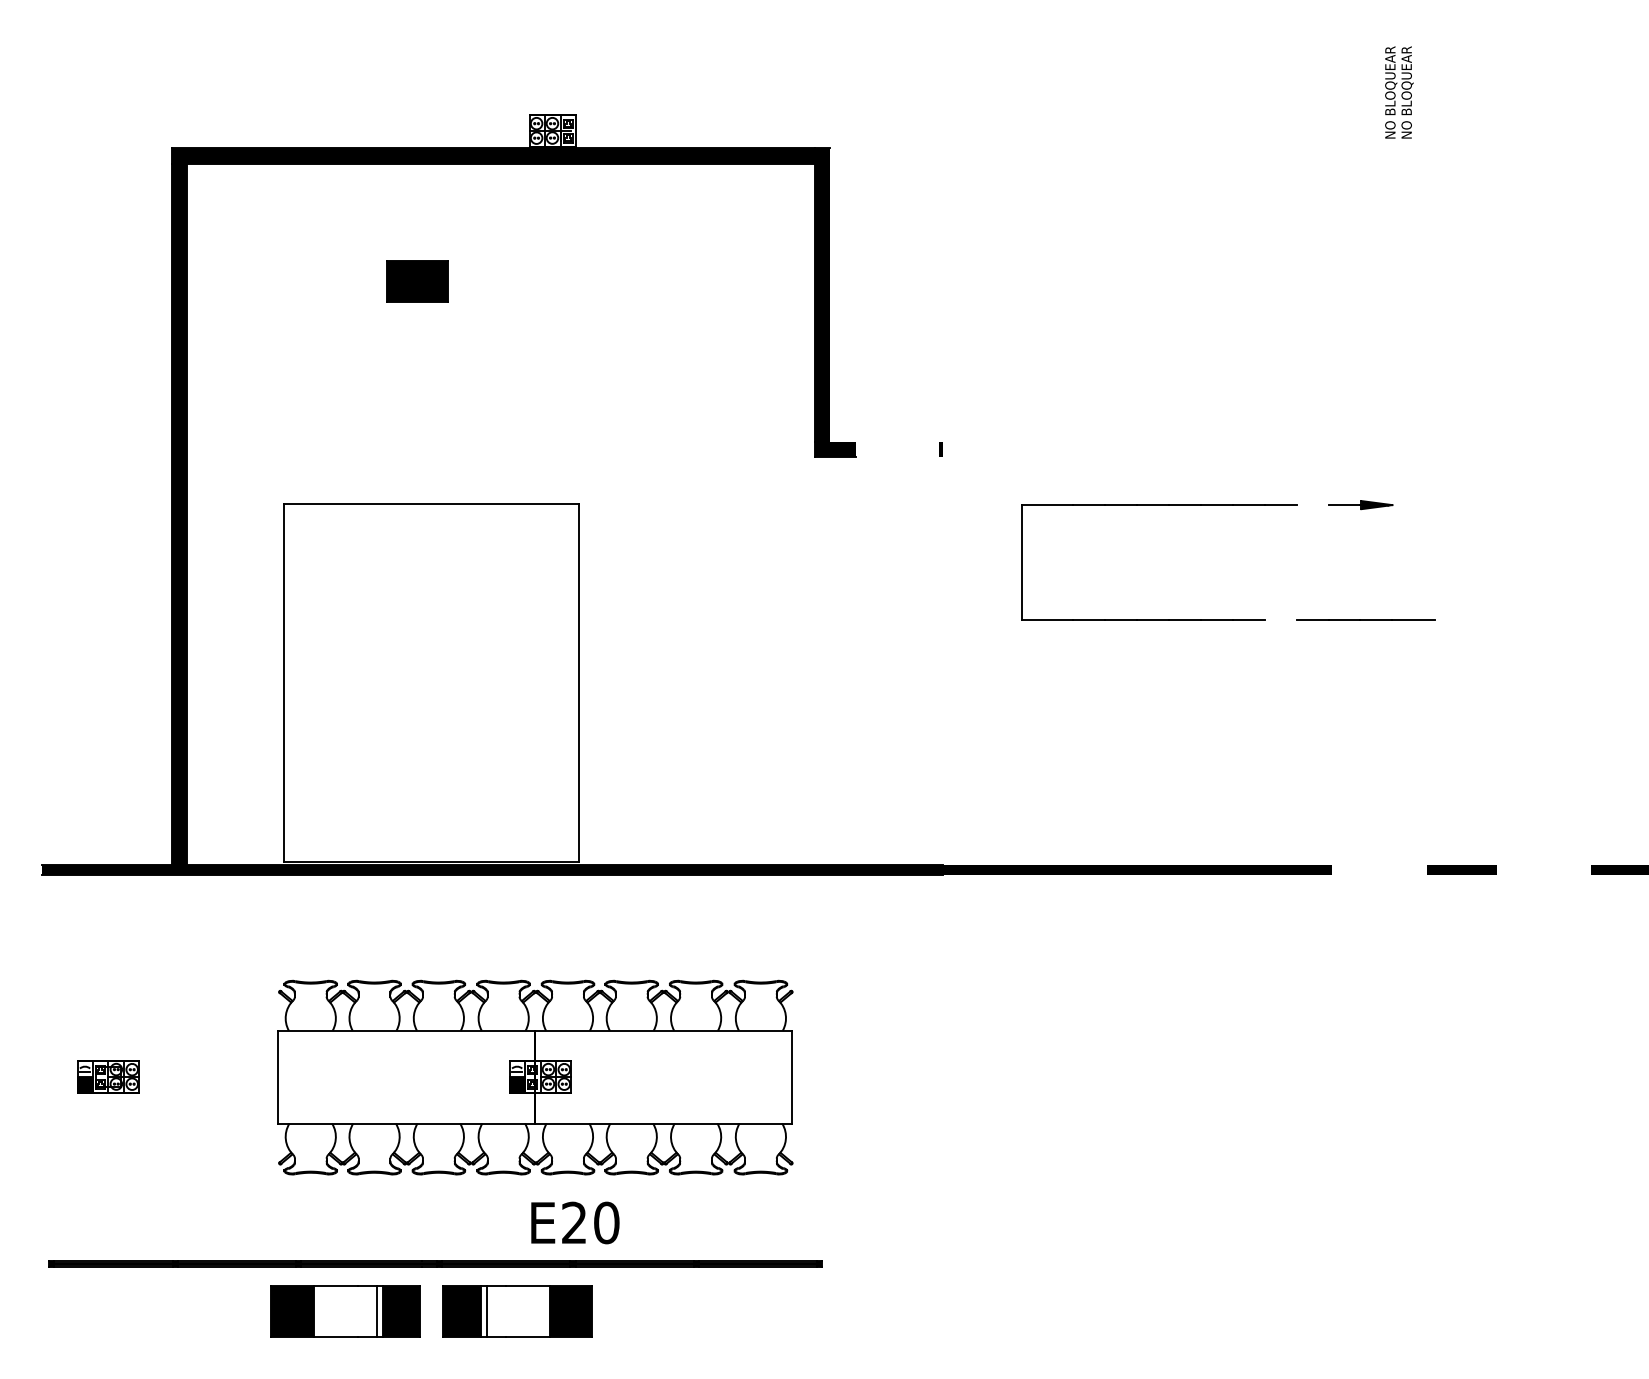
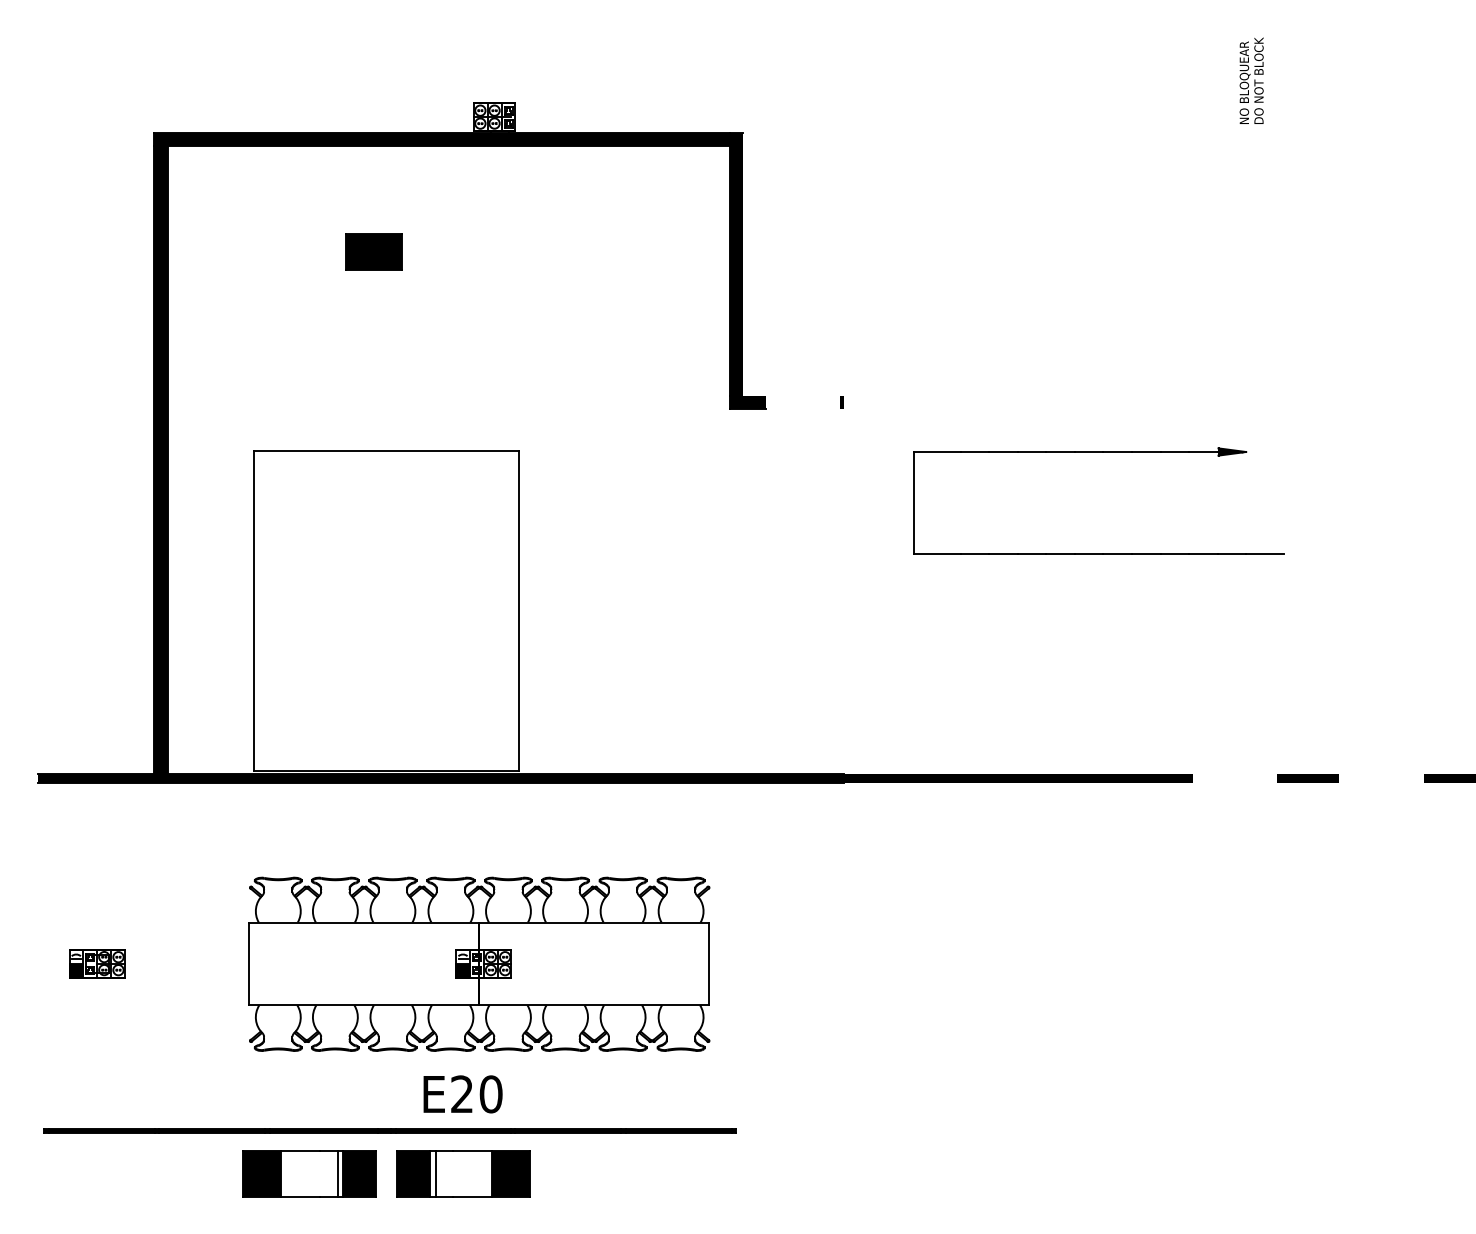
text: (1407, 88) -> (1259, 79), NO BLOQUEAR -> DO NOT BLOCK
line: (1312, 505) -> (1174, 452), added
line: (1279, 619) -> (1145, 554), added
text: (574, 1223) -> (462, 1094), moved

